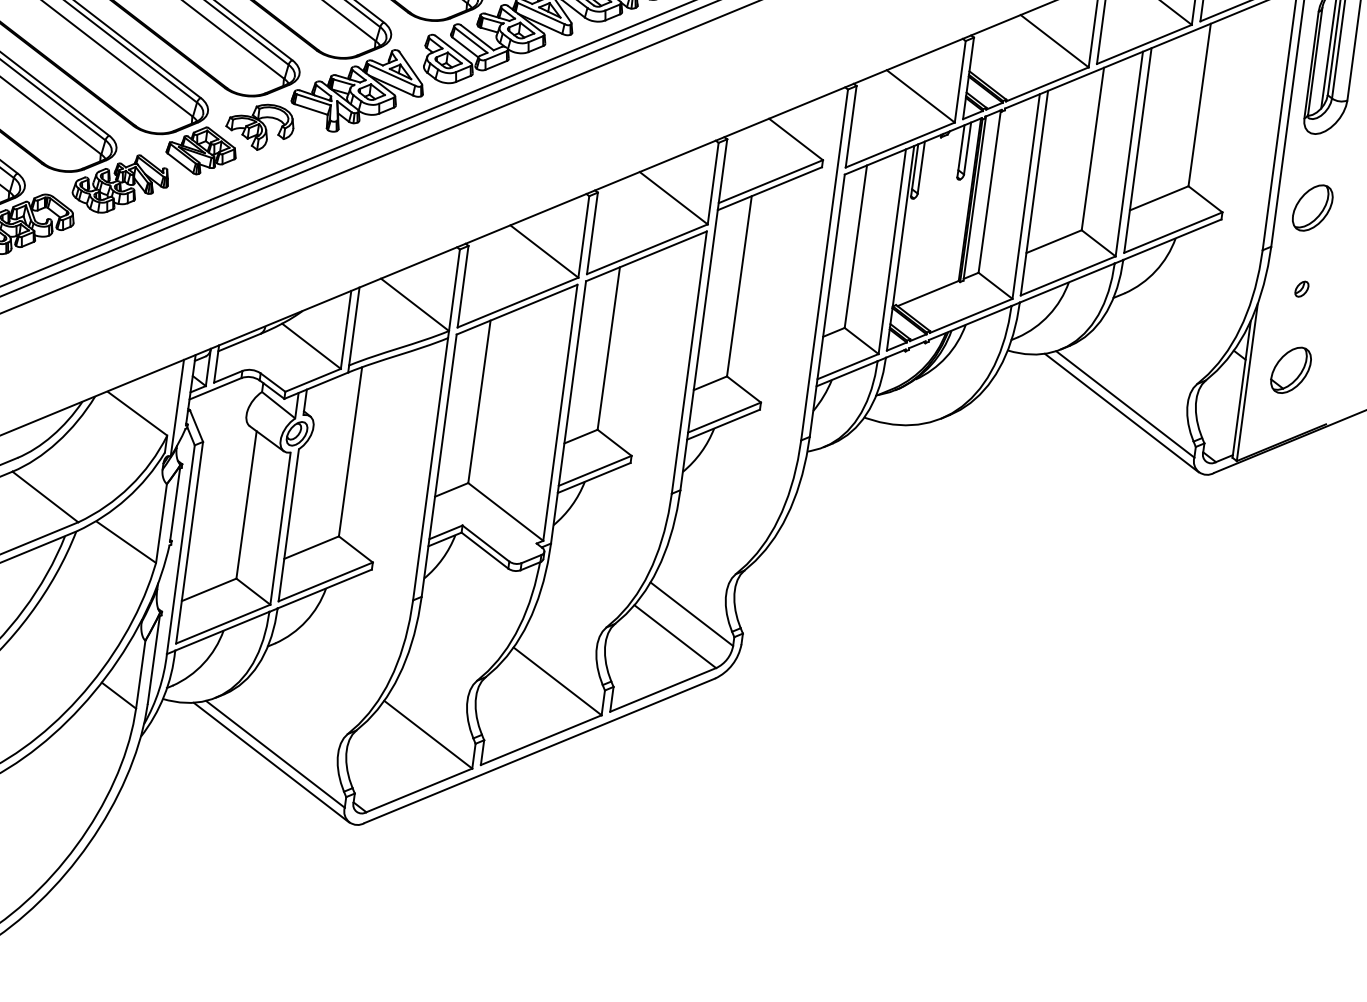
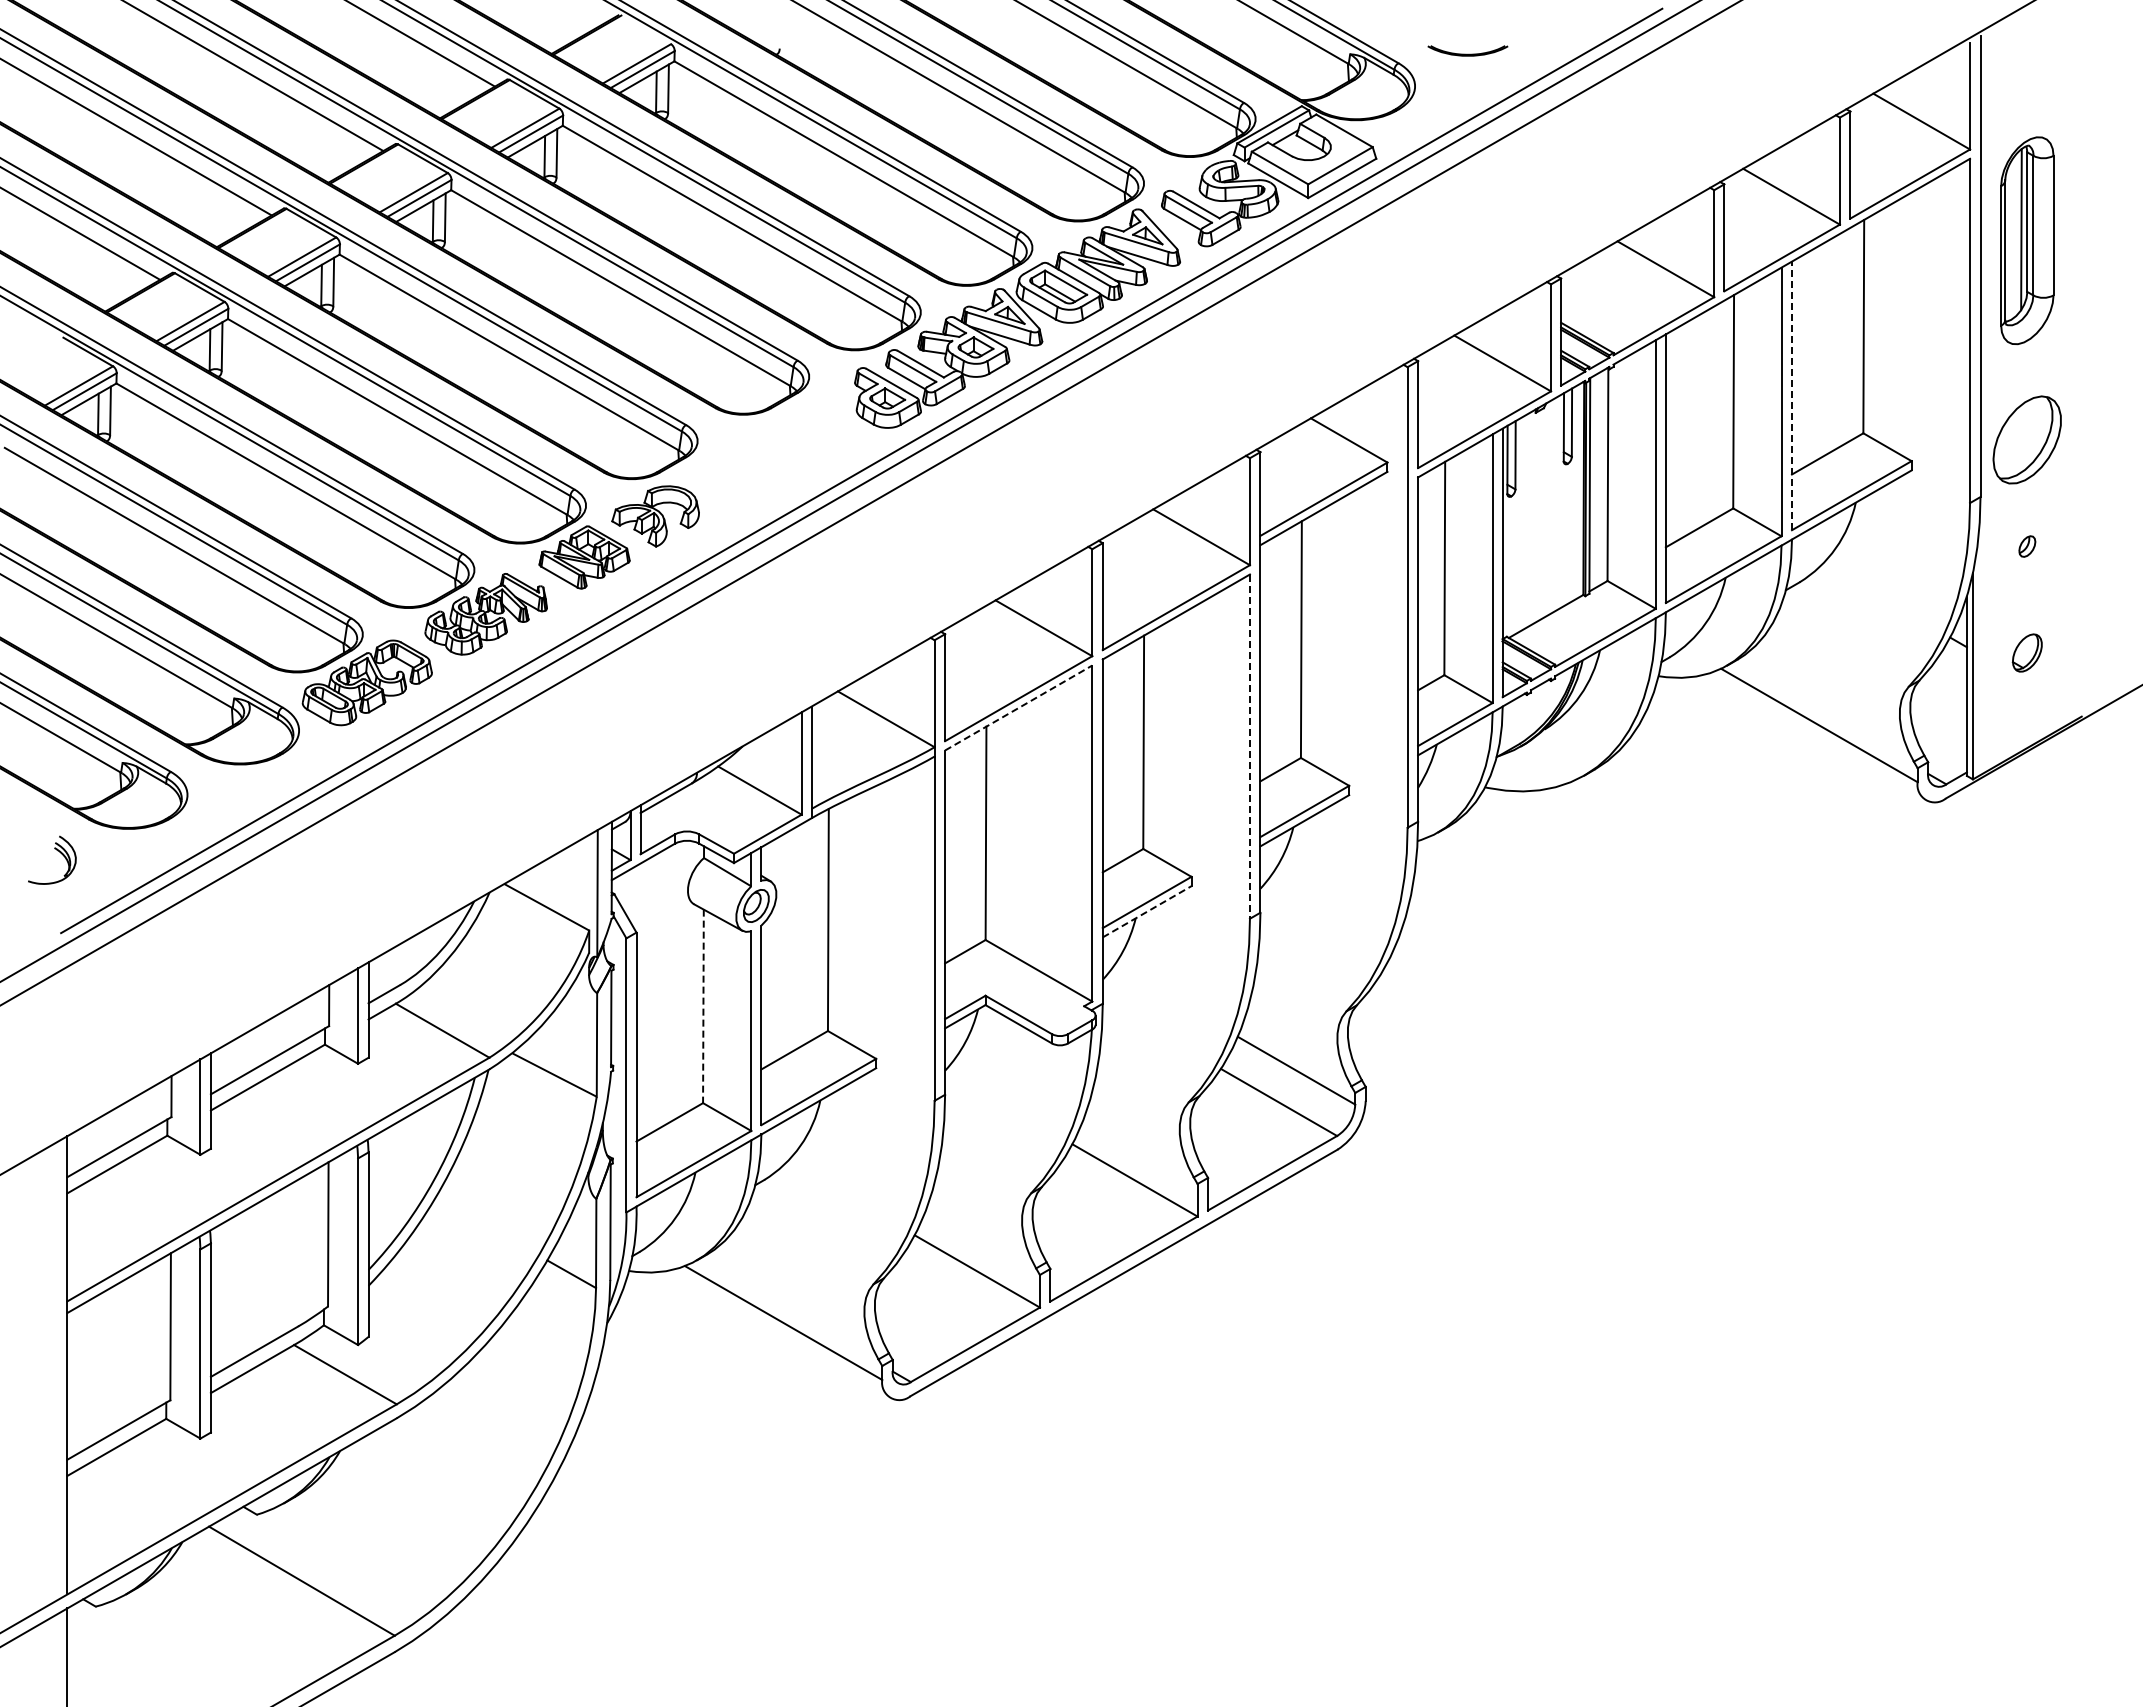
part: (358, 90) -> (776, 452), removed
line: (1137, 150) -> (1791, 395), solid -> dashed
part: (1312, 207) -> (2027, 439), size x1.4
line: (516, 310) -> (1018, 708), solid -> dashed
line: (688, 363) -> (1249, 747), solid -> dashed
part: (1291, 369) -> (2027, 652), size x0.6
line: (1121, 413) -> (1816, 737), removed
line: (594, 477) -> (1147, 911), solid -> dashed
line: (246, 505) -> (703, 1006), solid -> dashed
line: (271, 762) -> (779, 1334), removed

